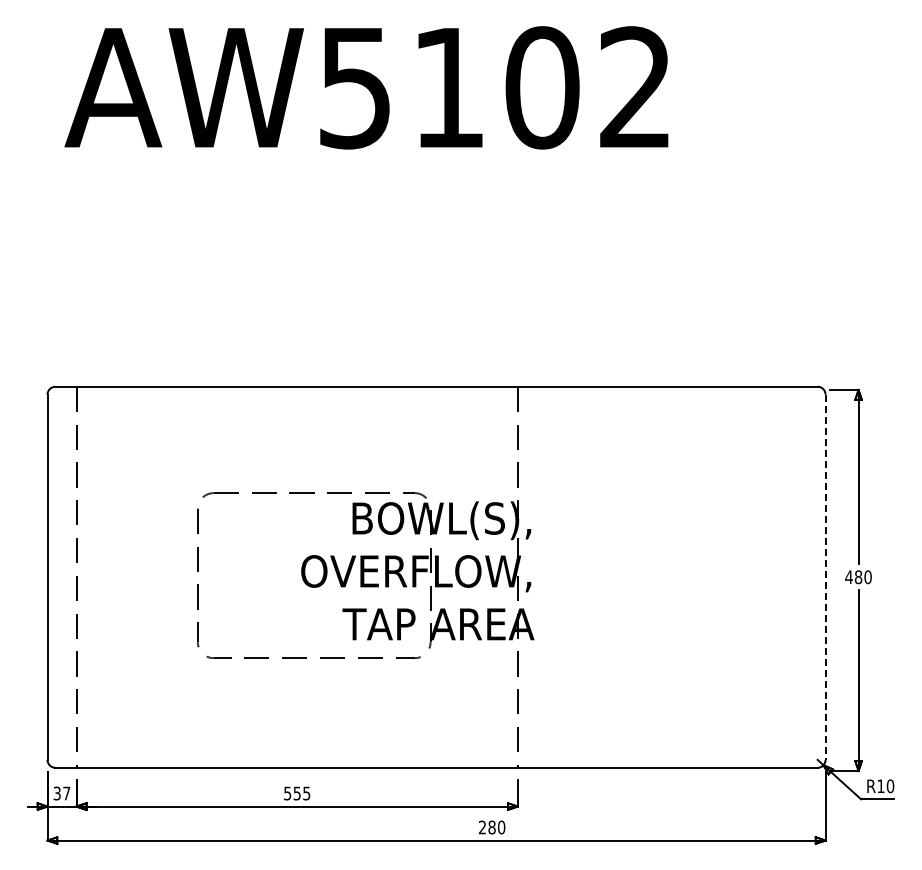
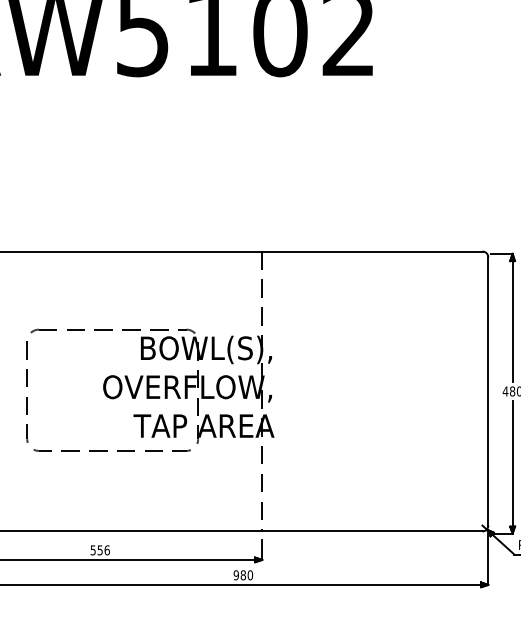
line: (825, 577) -> (488, 391), dashed -> solid
text: (306, 793) -> (107, 550), 555 -> 556
text: (482, 827) -> (236, 575), 280 -> 980

